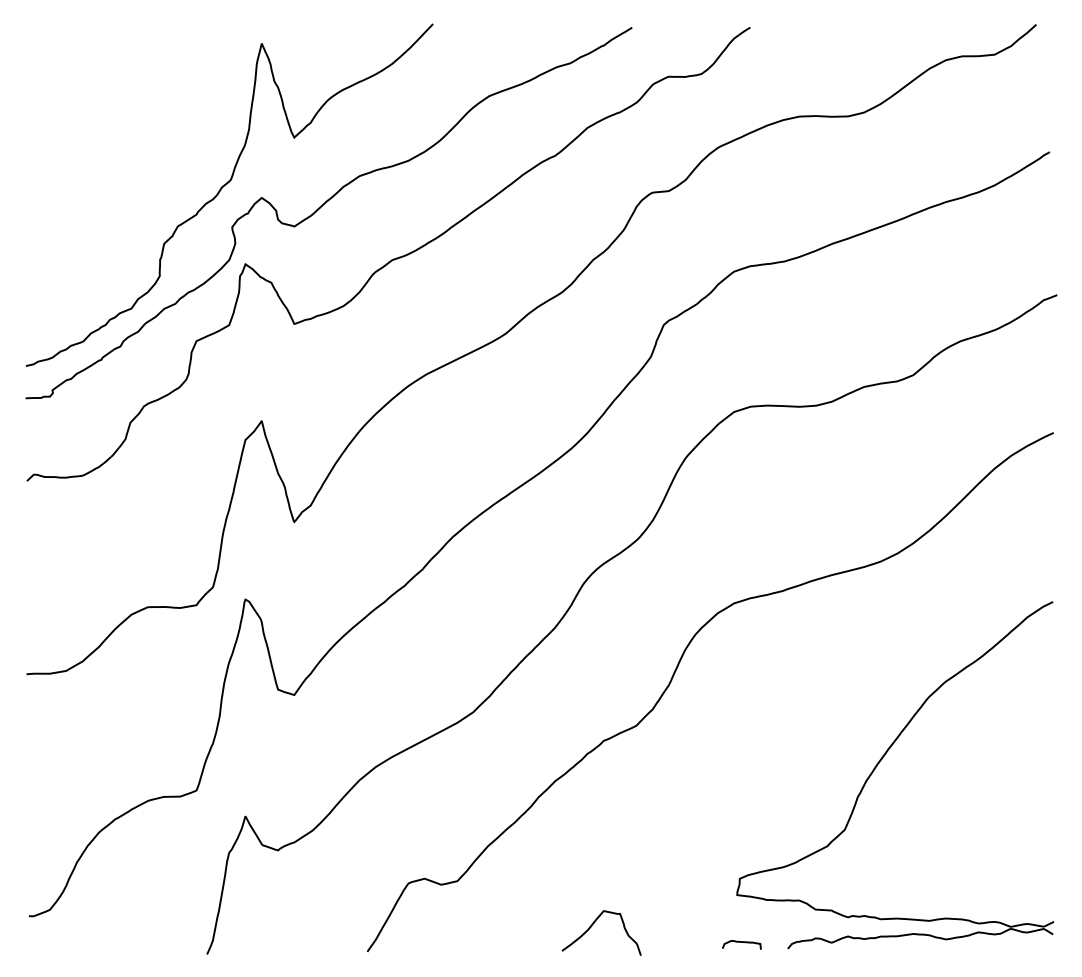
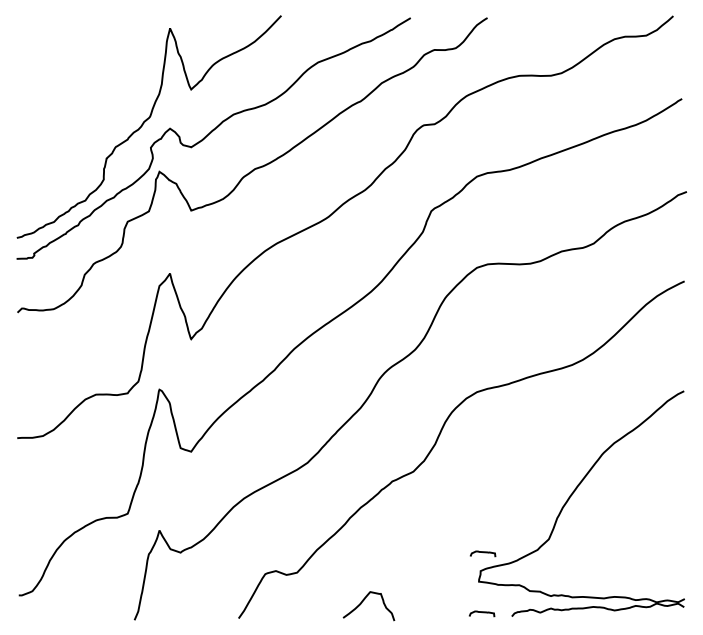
curve: (742, 850) -> (482, 552), added
curve: (593, 925) -> (363, 601), moved

